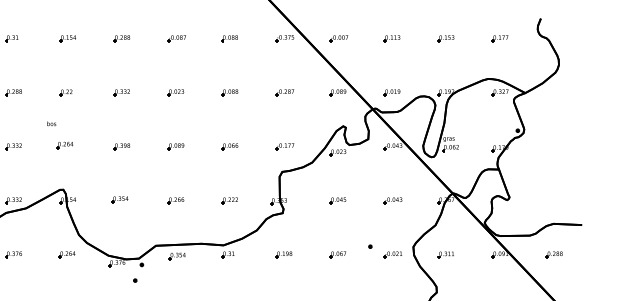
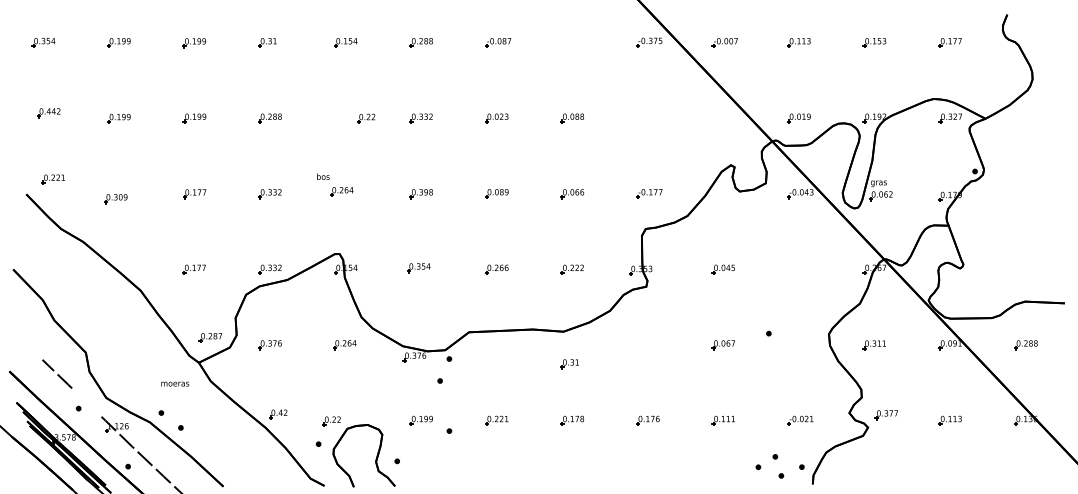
part: (229, 38) -> (571, 42), removed
part: (66, 92) -> (366, 118), moved
part: (285, 92) -> (649, 118), removed
part: (337, 92) -> (723, 118), removed
text: (51, 123) -> (323, 176), moved
part: (337, 152) -> (723, 202), removed
part: (393, 200) -> (800, 269), removed
part: (227, 255) -> (569, 364), moved
part: (283, 255) -> (647, 345), removed
part: (393, 255) -> (800, 345), removed
part: (177, 256) -> (498, 347), removed

